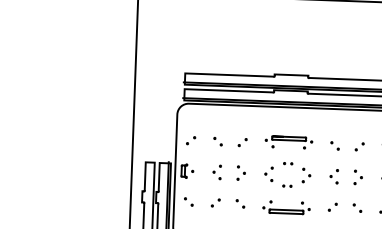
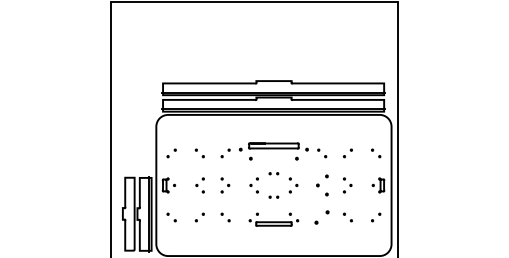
part: (288, 142) -> (273, 151), size x1.4
part: (334, 176) -> (322, 185), size x1.4
part: (333, 207) -> (322, 217), size x1.6

